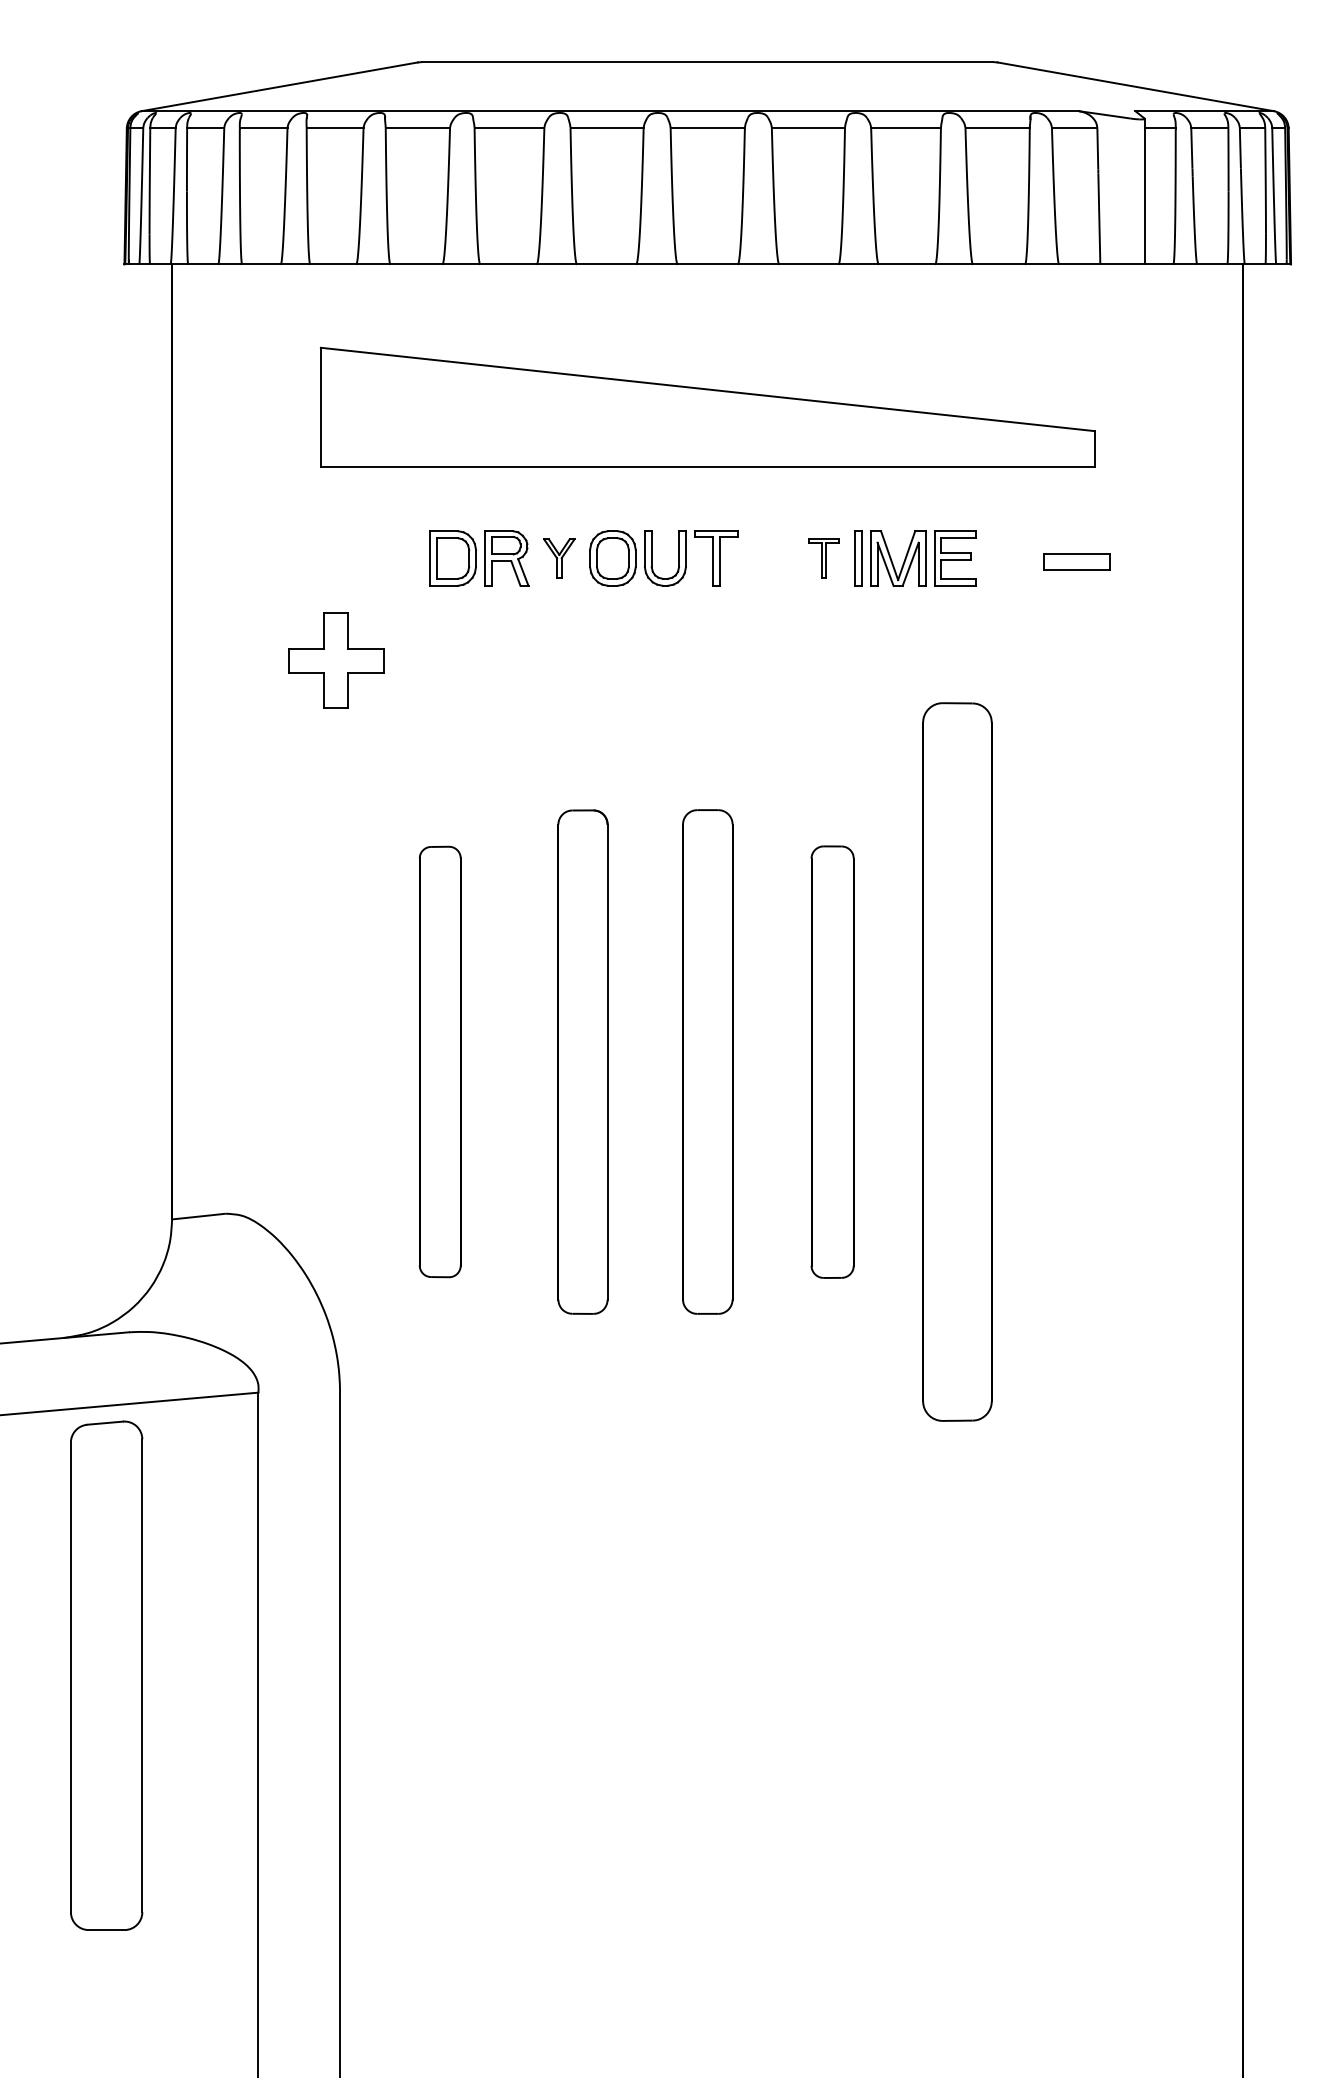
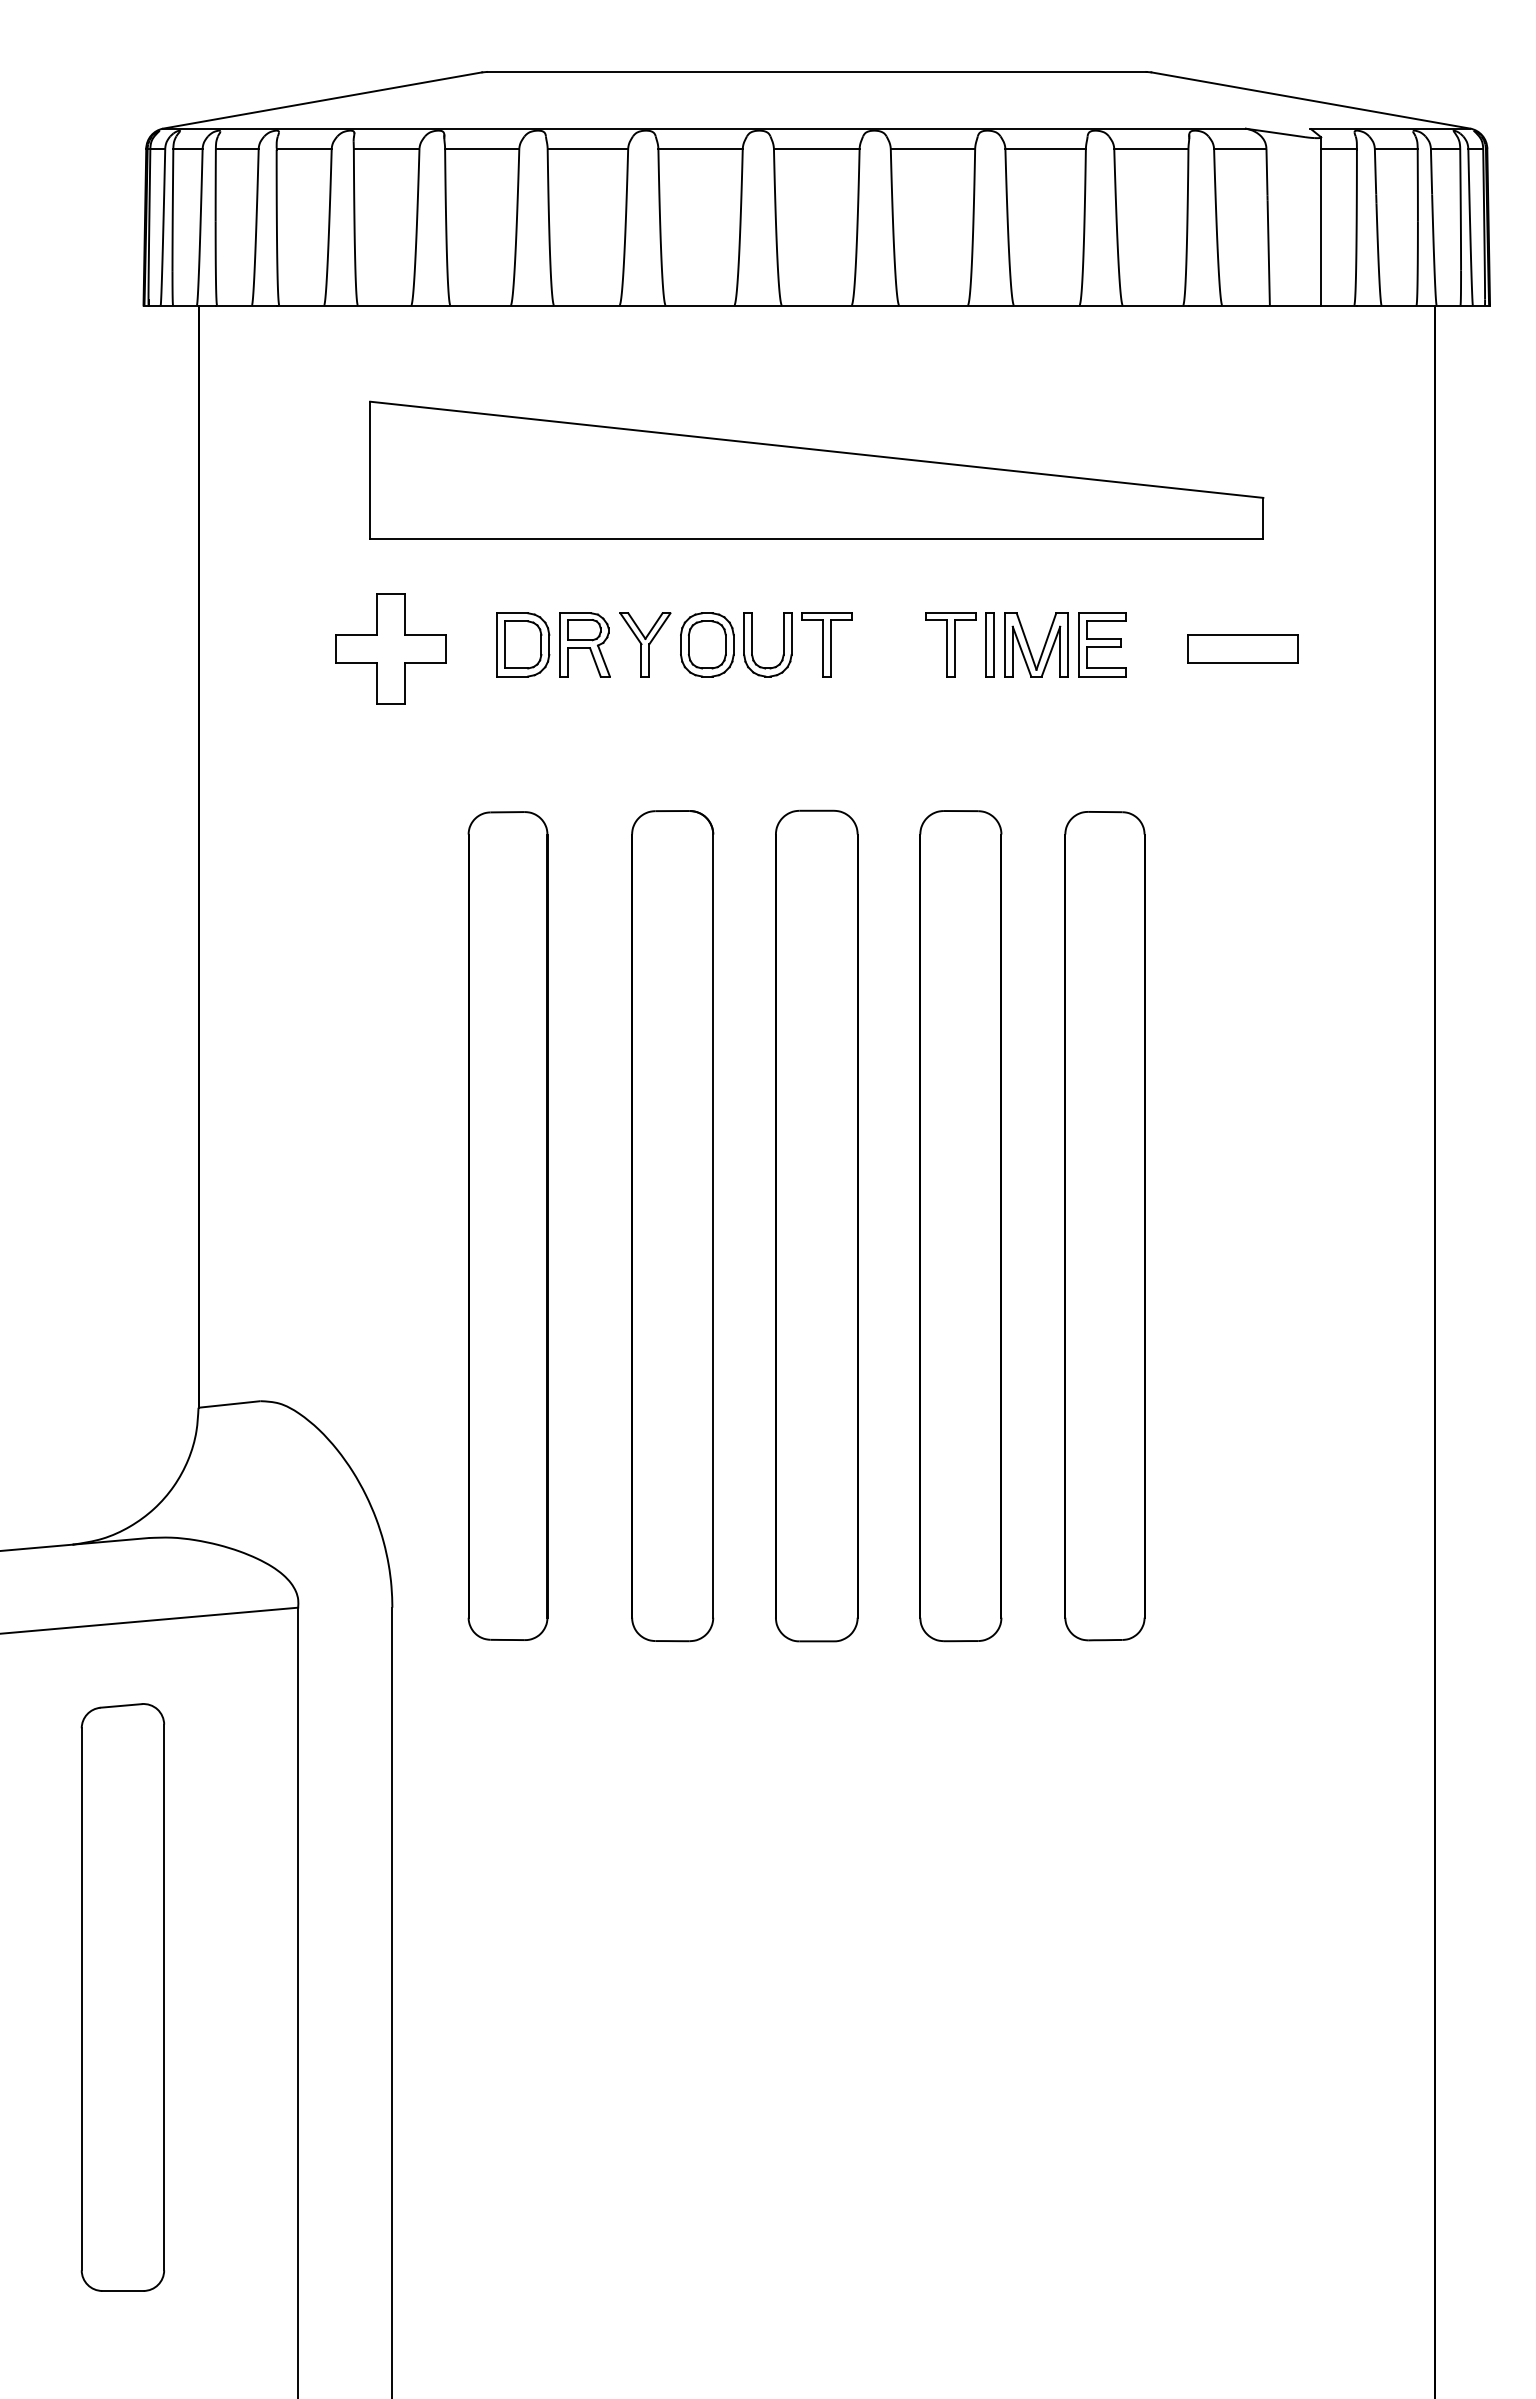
part: (559, 558) -> (645, 644), size x1.43
part: (823, 558) -> (950, 644), size x1.43
part: (1076, 561) -> (1242, 648), size x1.43
part: (335, 660) -> (390, 648), moved
part: (439, 1061) -> (507, 1225), size x1.67
part: (707, 1061) -> (816, 1225), size x1.43
part: (582, 1062) -> (672, 1226), size x1.43
part: (832, 1062) -> (960, 1226), size x1.67
part: (106, 1675) -> (122, 1997), moved

